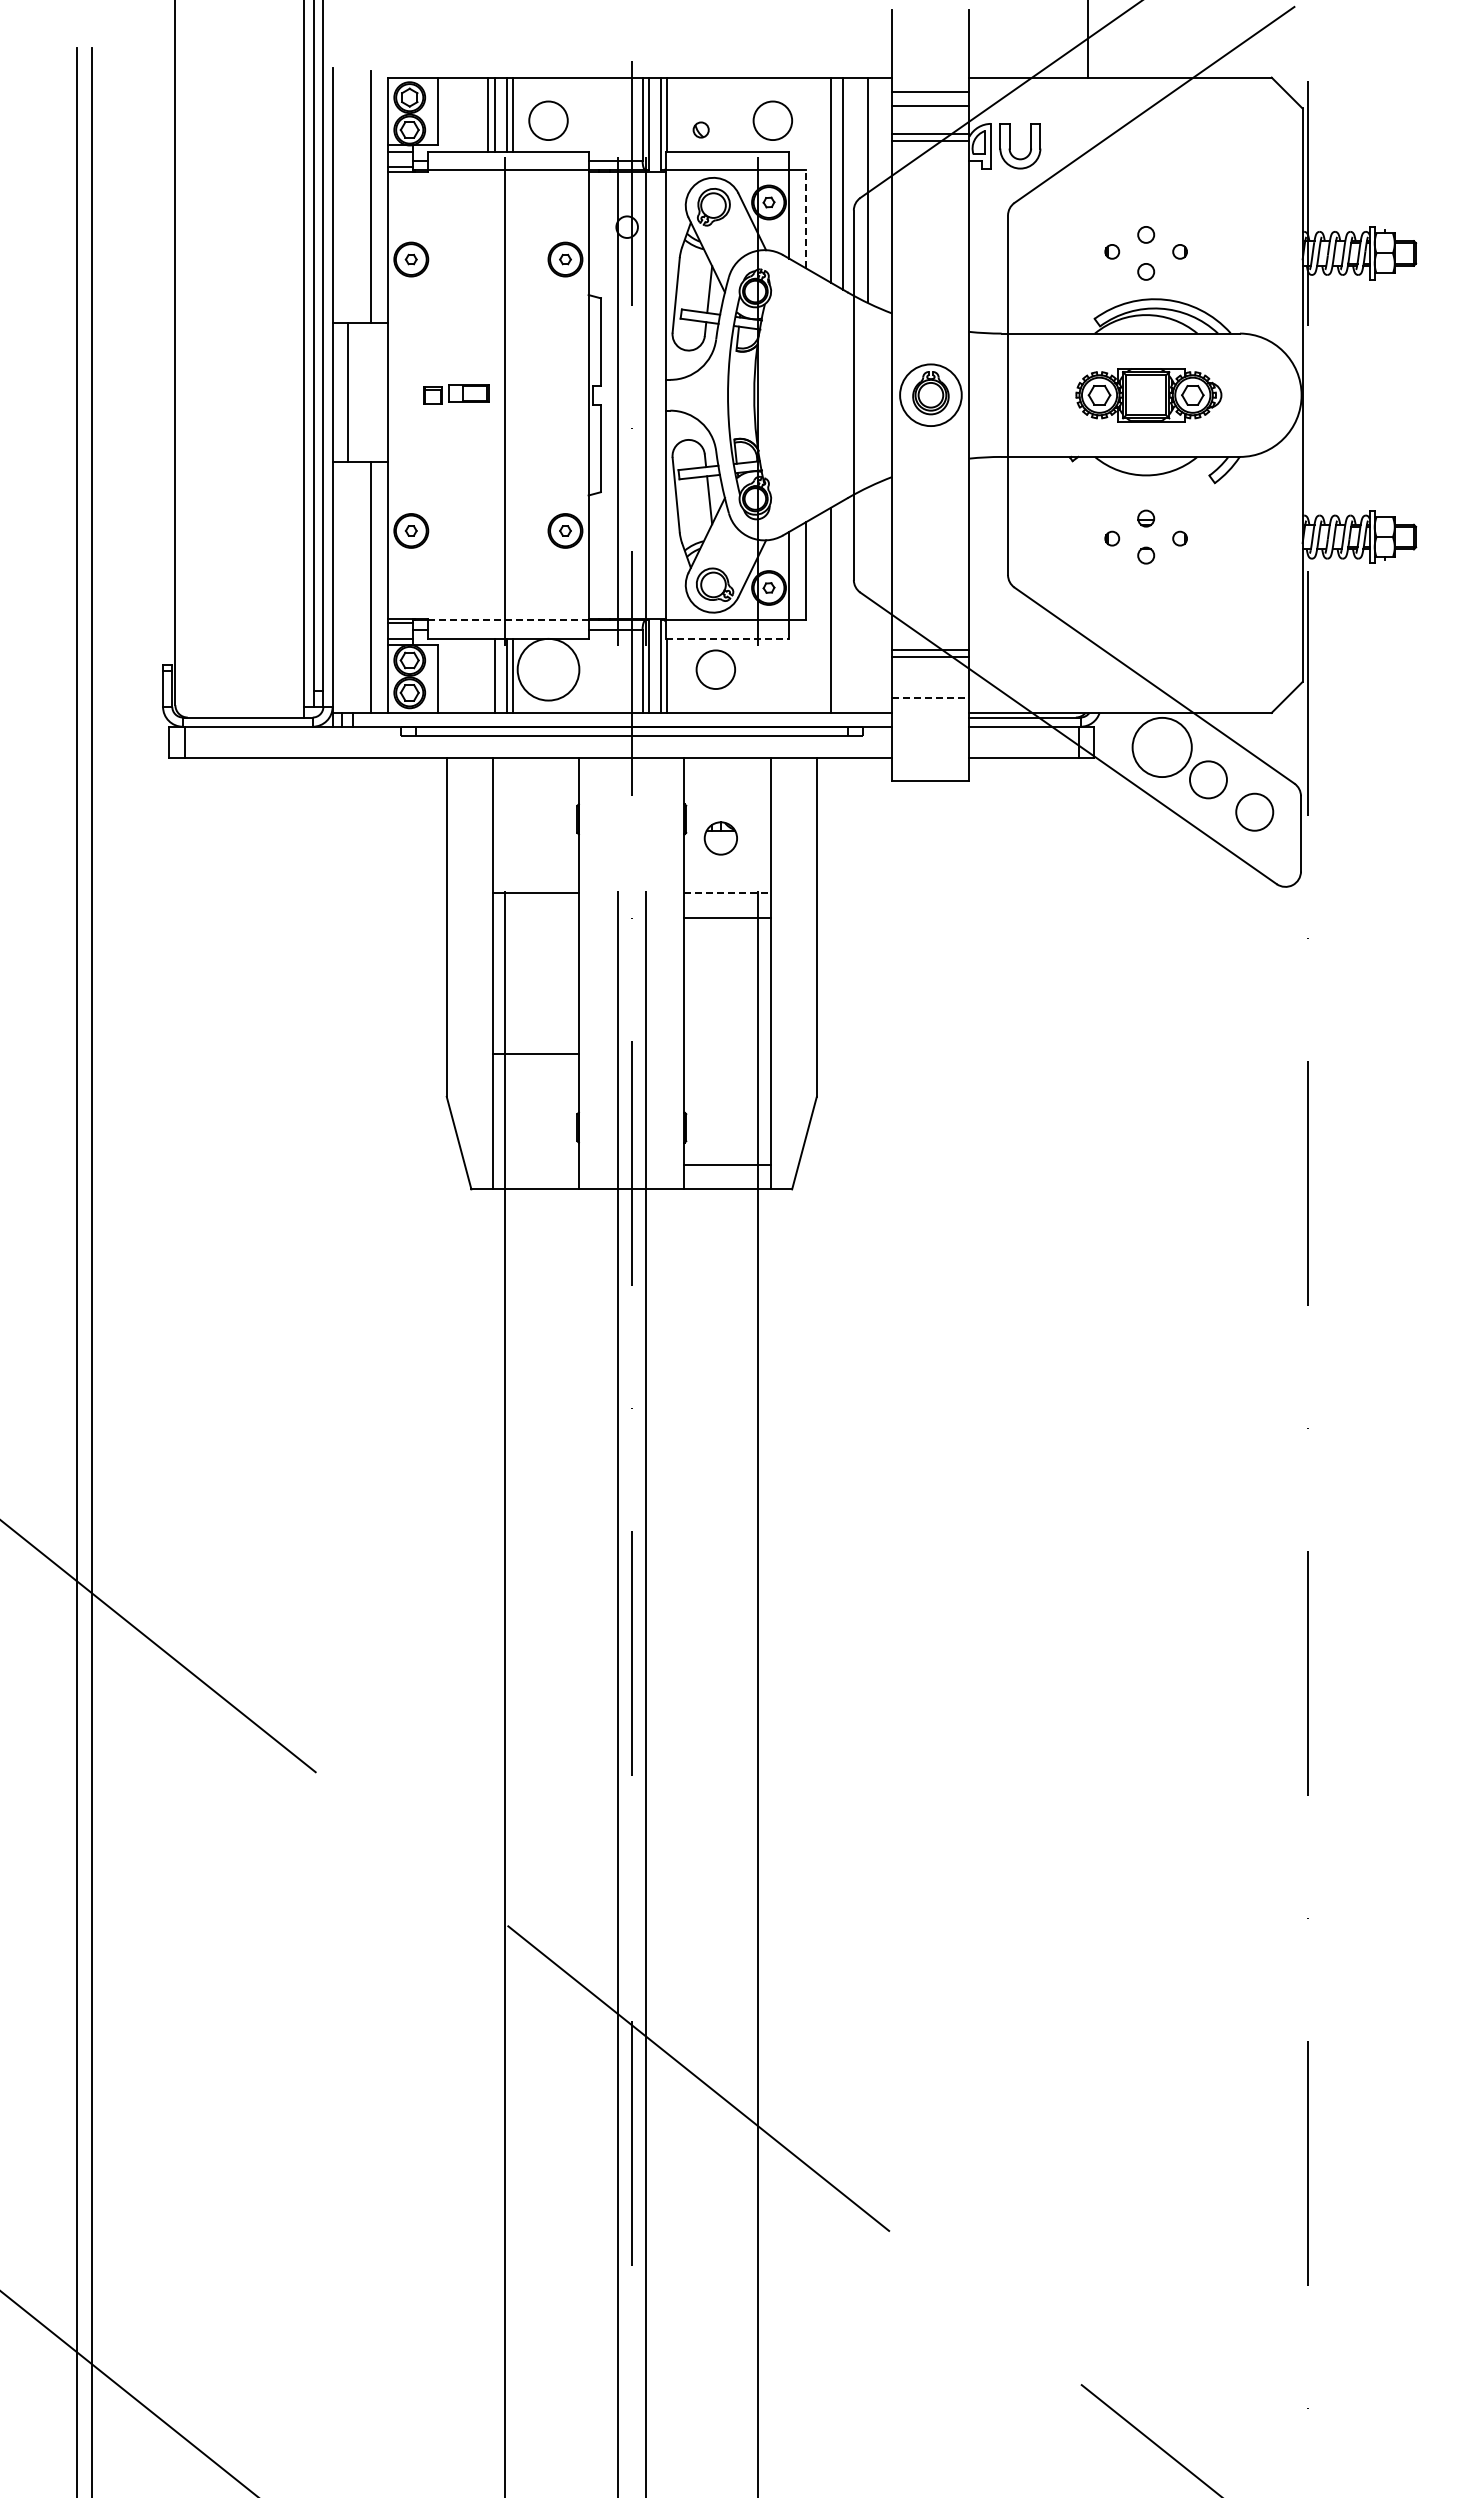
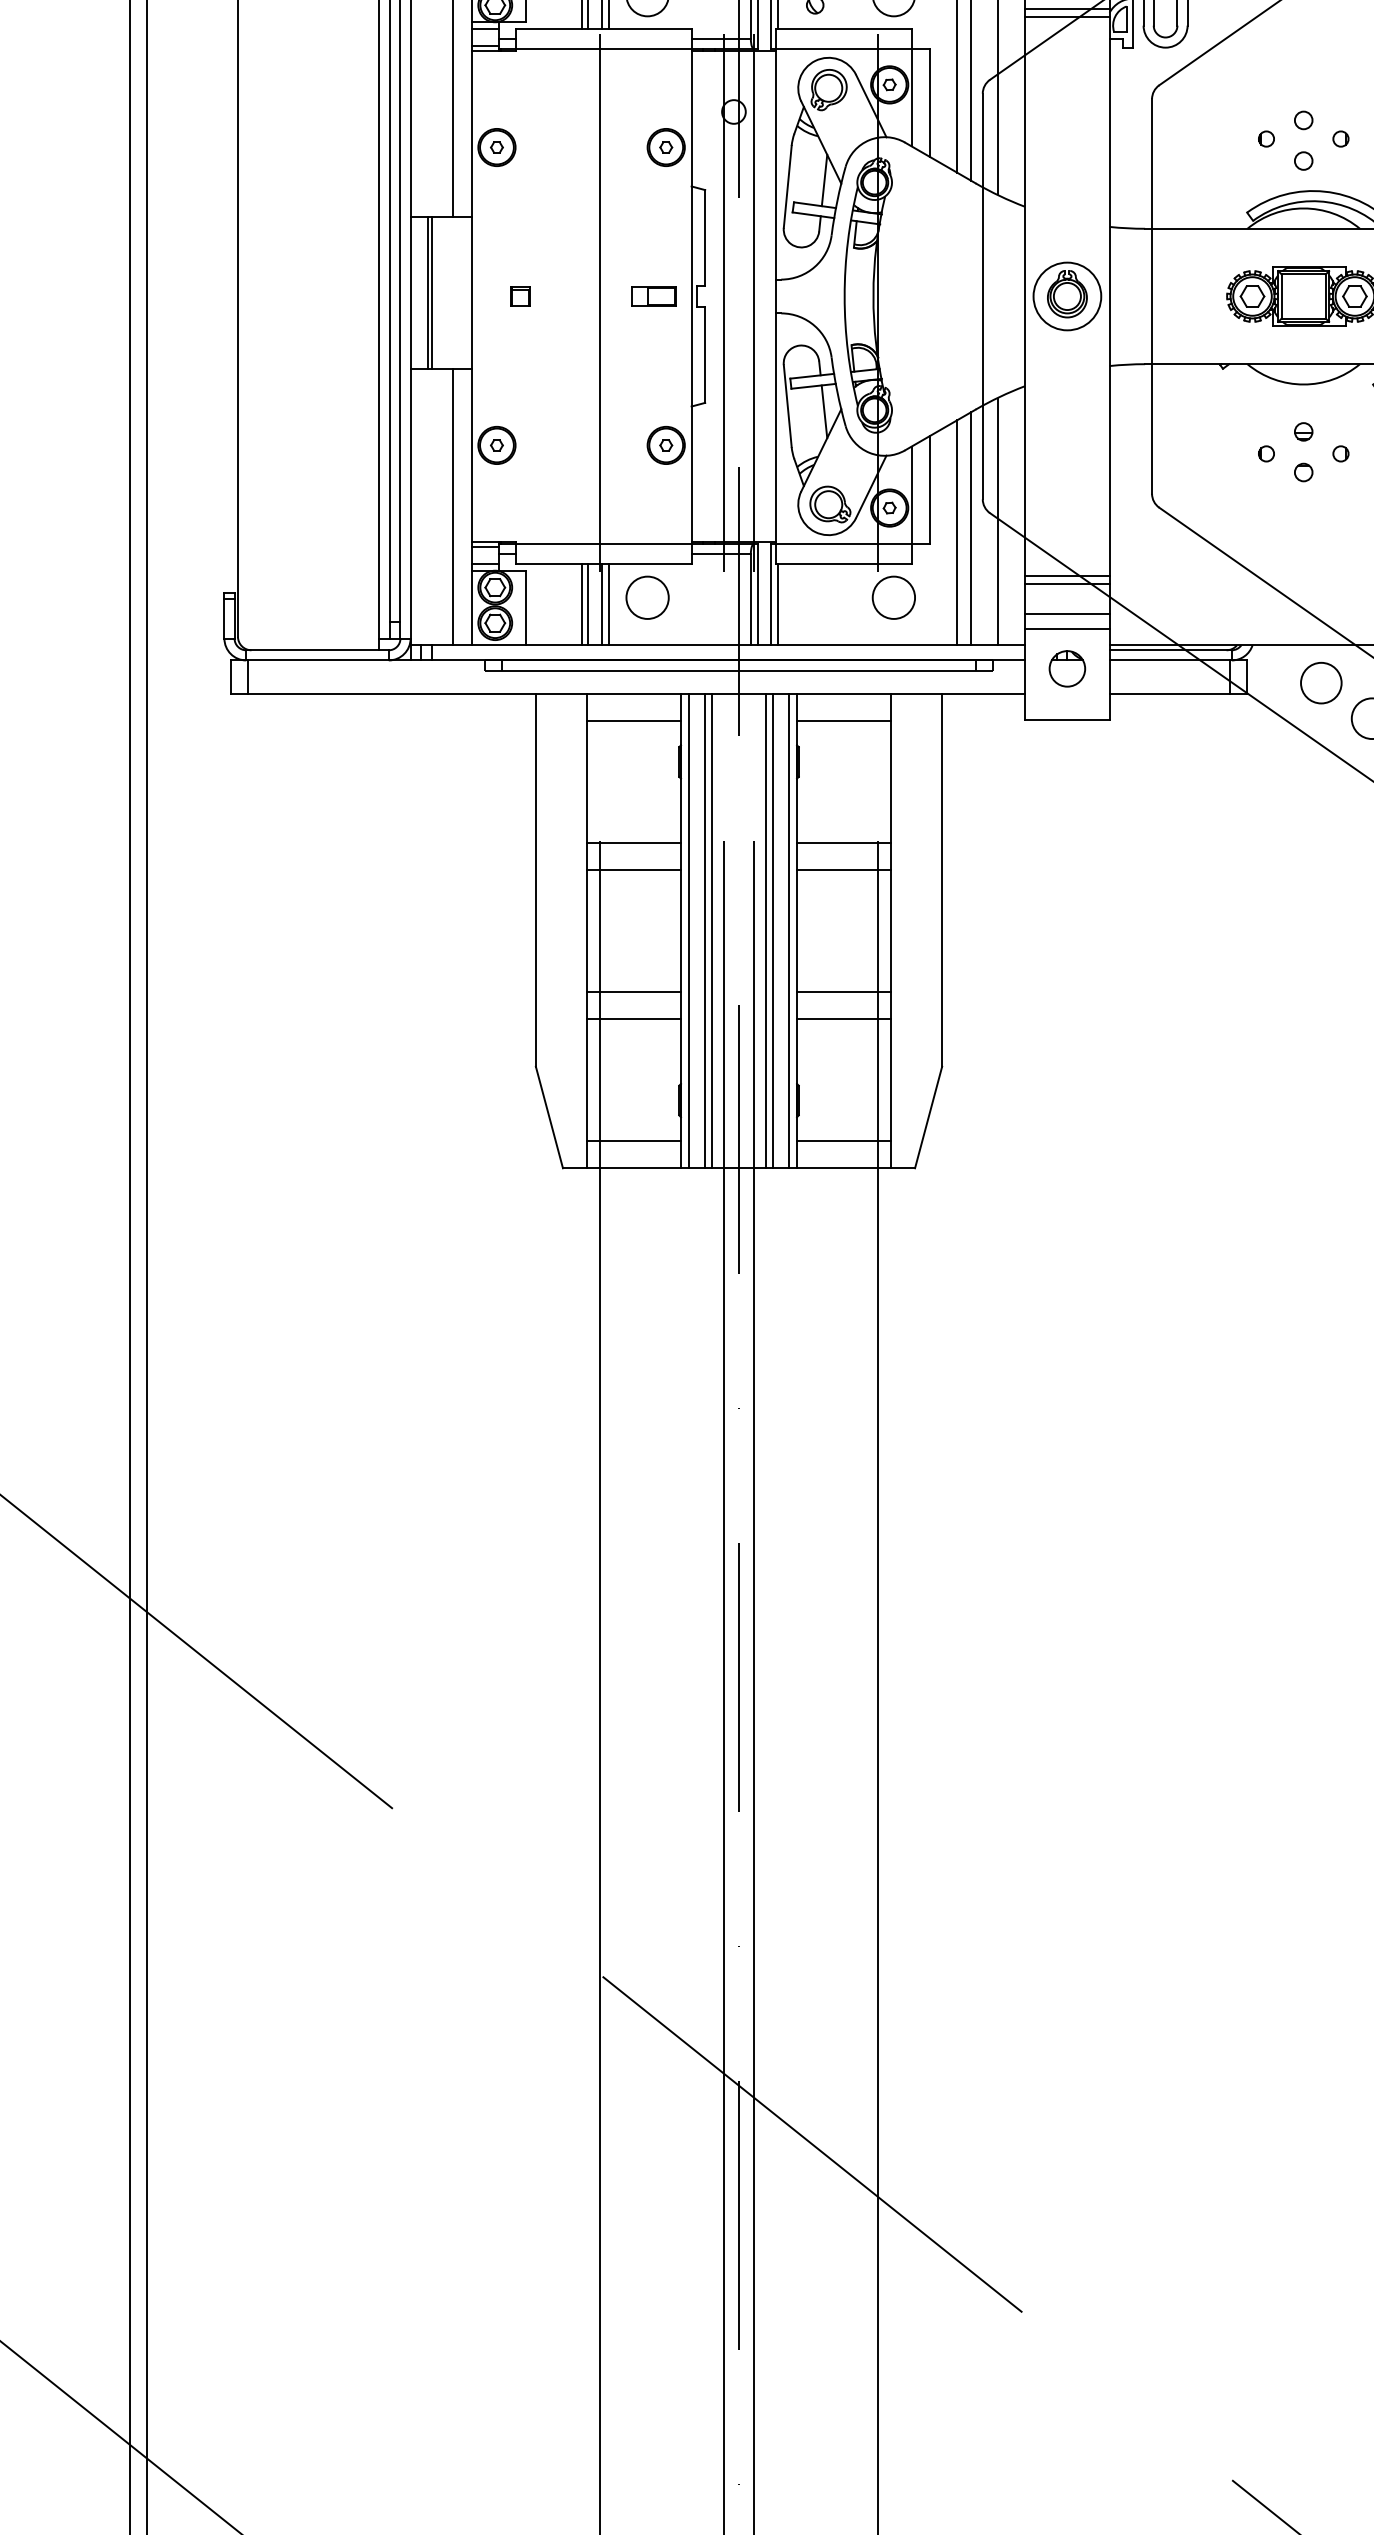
line: (806, 218) -> (930, 102), dashed -> solid
line: (352, 391) -> (432, 292), added
part: (468, 393) -> (654, 296), moved
line: (867, 600) -> (997, 521), added
line: (843, 606) -> (971, 528), added
line: (507, 620) -> (602, 543), dashed -> solid
line: (727, 638) -> (844, 563), dashed -> solid
circle: (548, 669) -> (647, 597), size x0.62
circle: (715, 669) -> (893, 597), moved
line: (488, 675) -> (581, 604), added
line: (930, 684) -> (1066, 614), added
line: (930, 698) -> (1066, 629), dashed -> solid
circle: (1161, 746) -> (1320, 682), size x0.62
line: (536, 782) -> (634, 721), added
line: (727, 782) -> (844, 721), added
part: (720, 838) -> (1066, 668), moved
line: (727, 893) -> (844, 843), dashed -> solid
line: (536, 917) -> (634, 869), added
line: (586, 973) -> (689, 931), added
line: (600, 973) -> (704, 931), added
line: (607, 973) -> (712, 931), added
line: (656, 973) -> (766, 931), added
line: (662, 973) -> (772, 931), added
line: (677, 973) -> (789, 931), added
line: (536, 1029) -> (634, 992), added
line: (727, 1029) -> (844, 992), added
line: (727, 1053) -> (844, 1019), added
line: (536, 1164) -> (634, 1140), added

